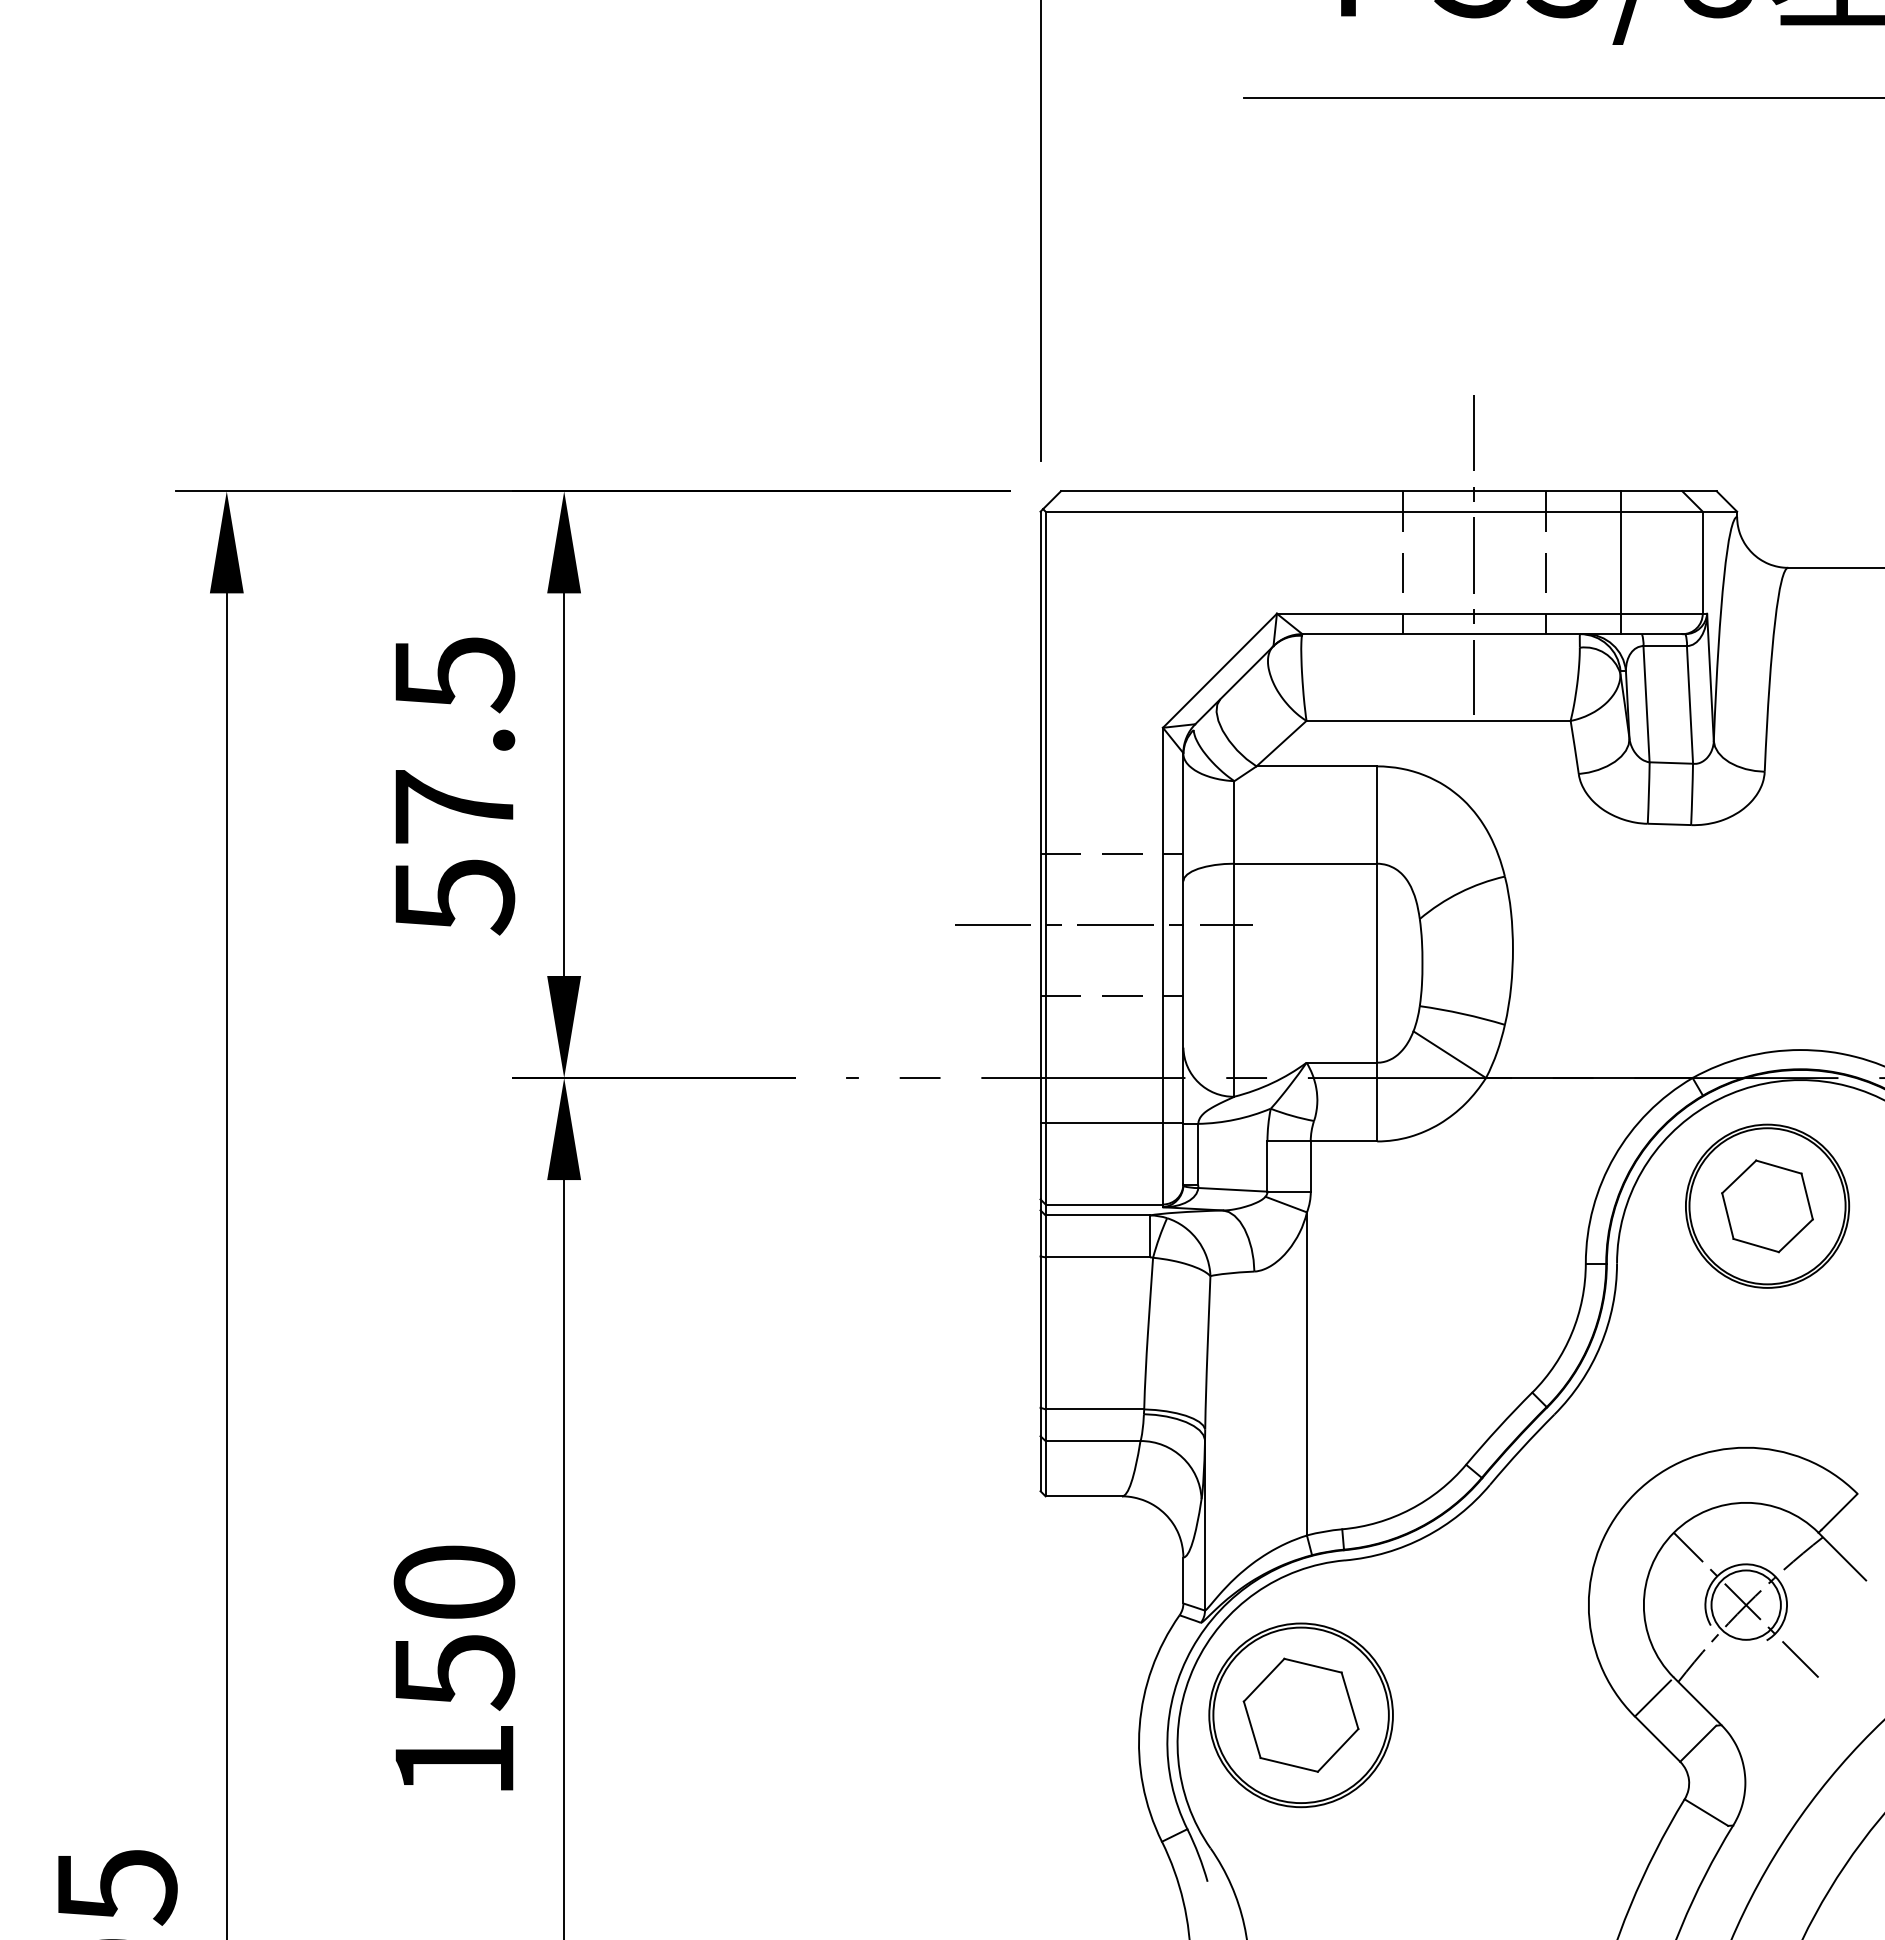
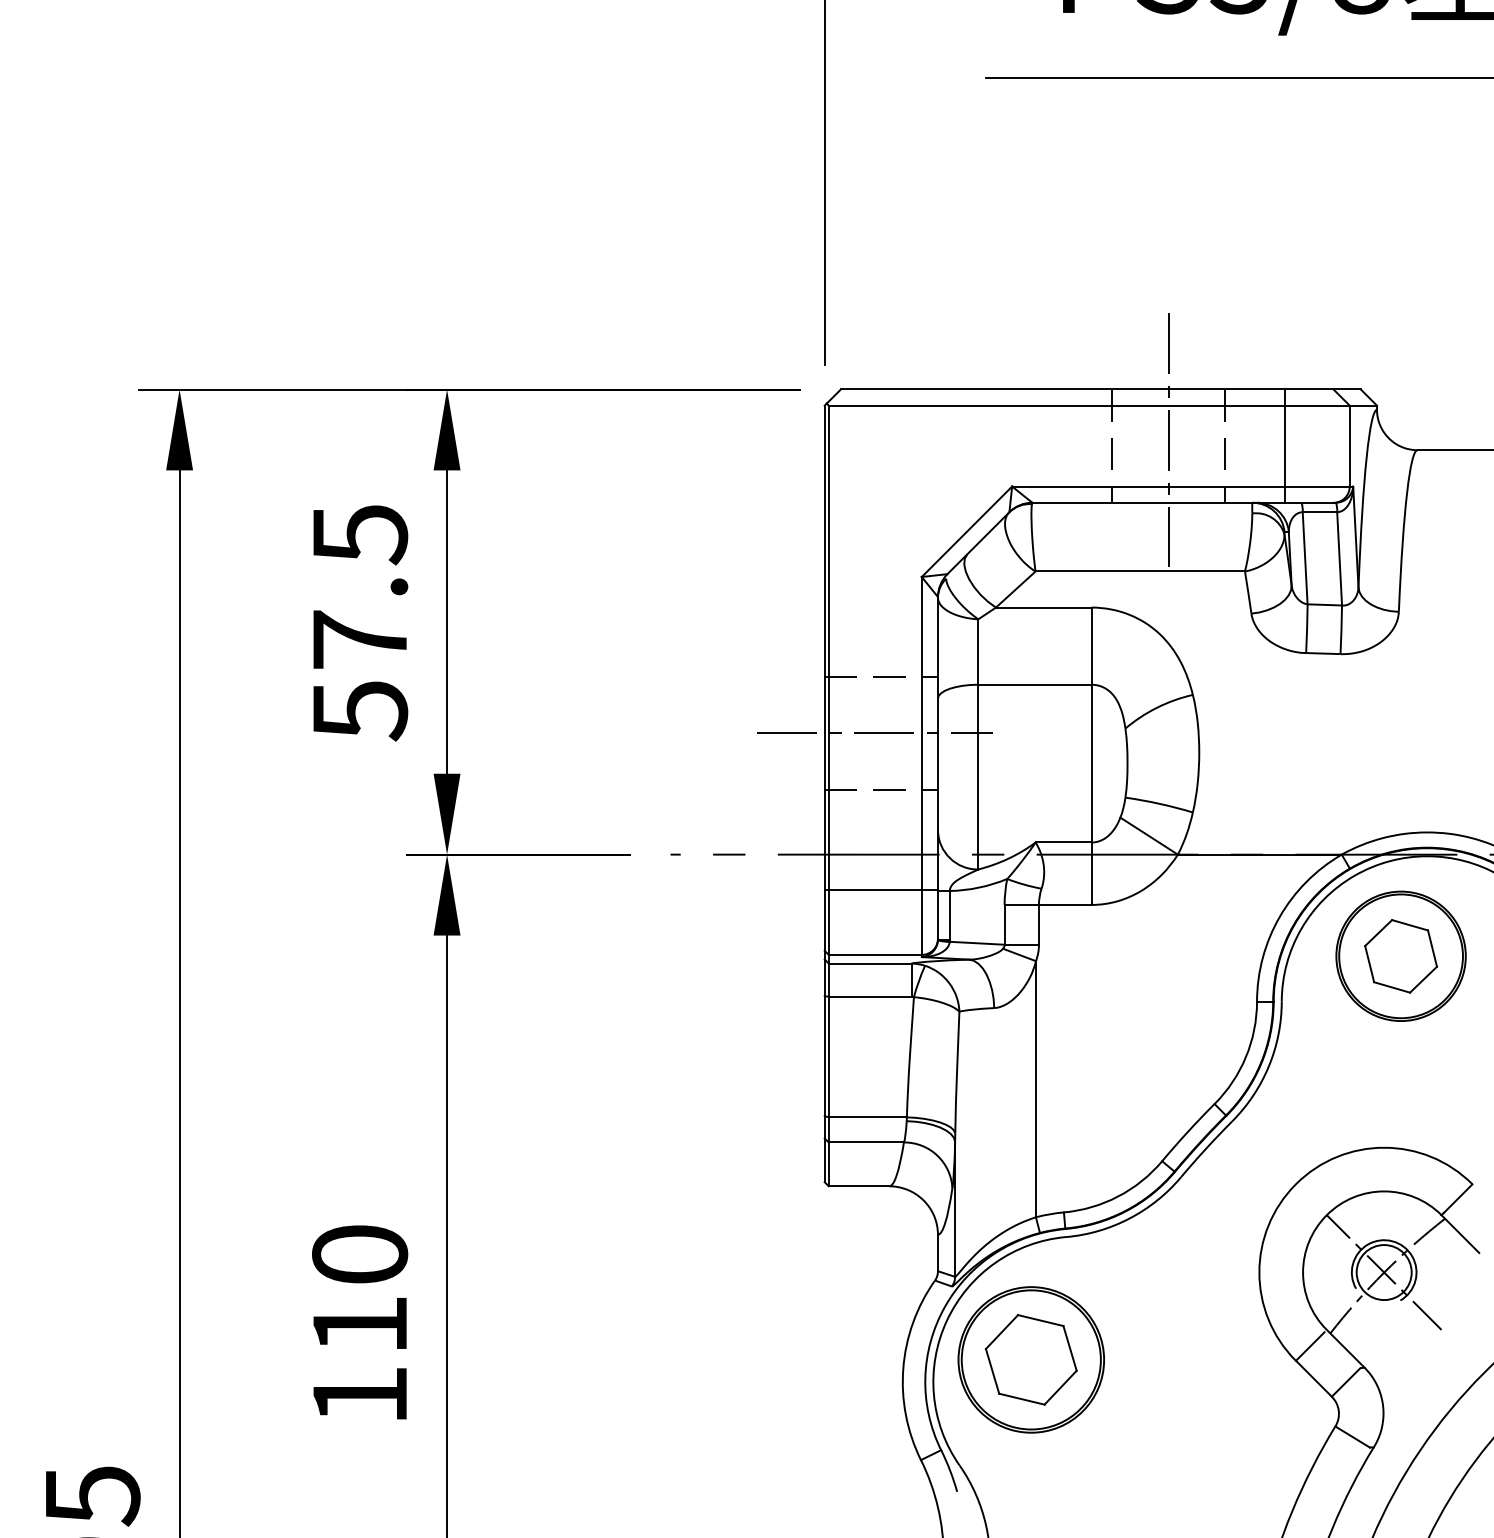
text: (455, 1672) -> (360, 1325), 150 -> 110

